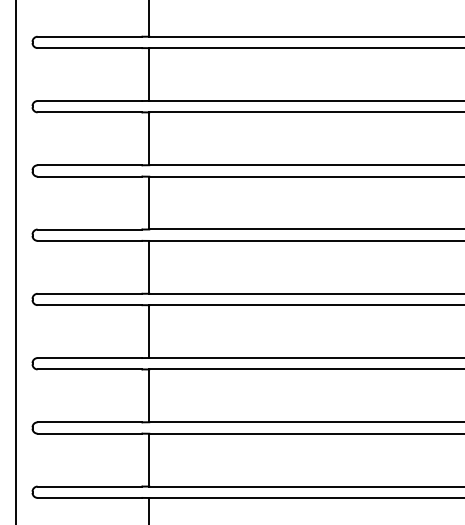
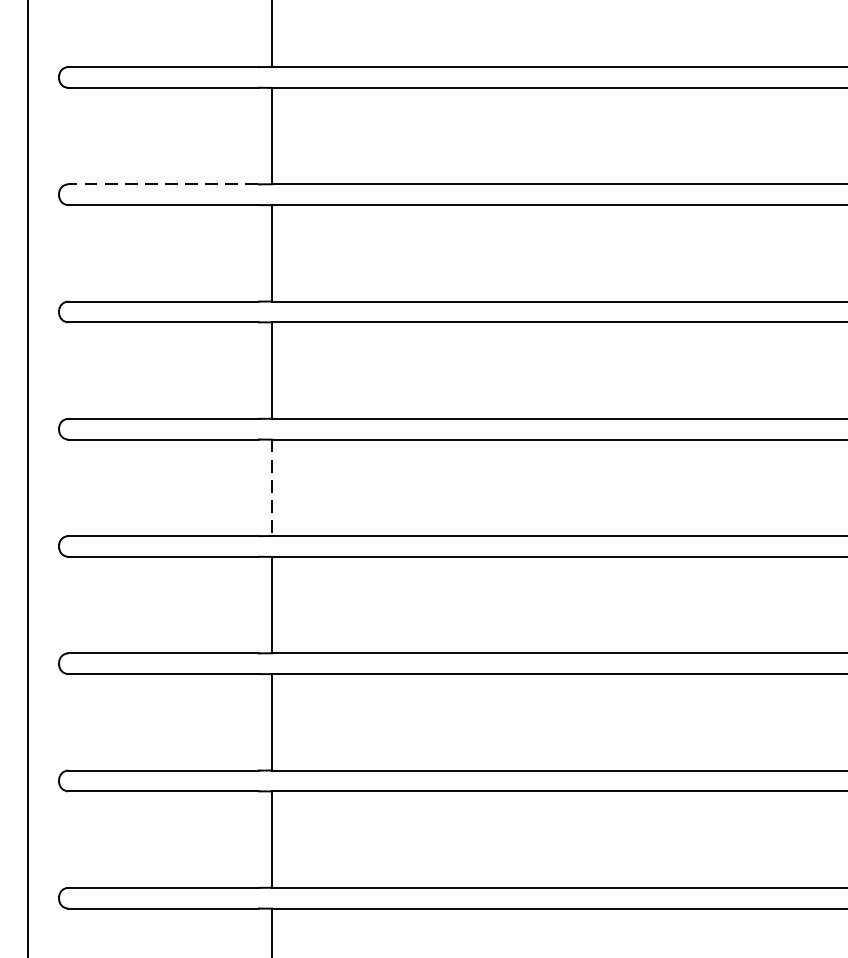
line: (89, 101) -> (163, 185), solid -> dashed
line: (149, 267) -> (272, 488), solid -> dashed

